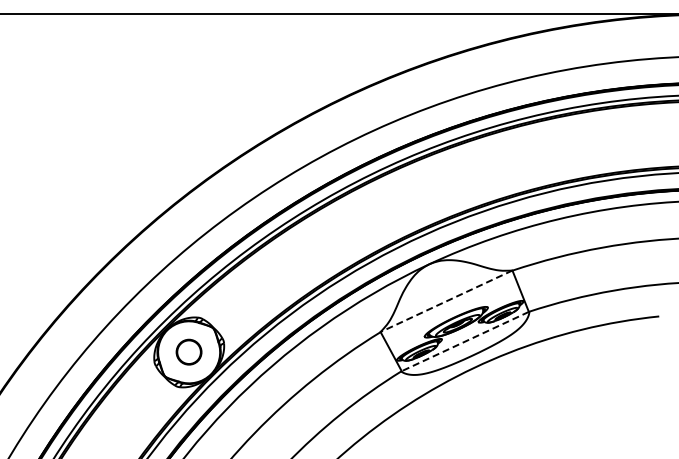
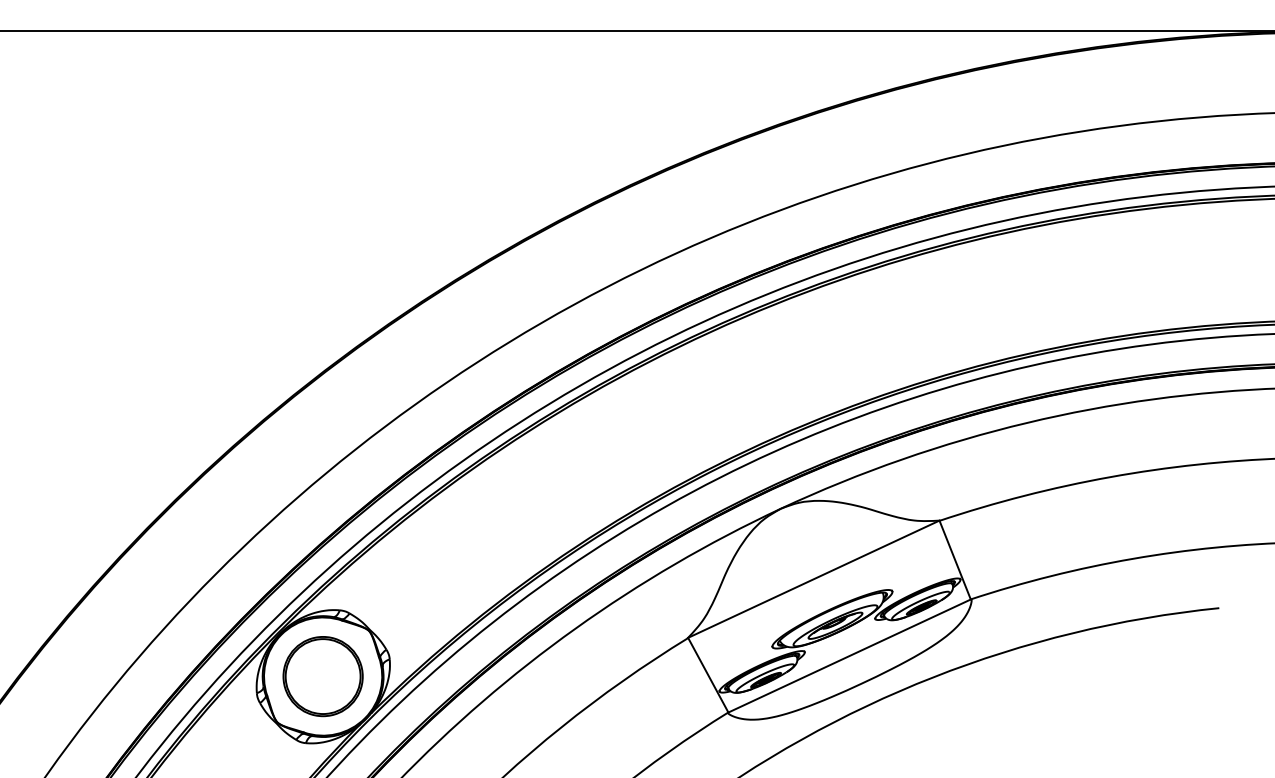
line: (446, 301) -> (813, 579), dashed -> solid
line: (464, 341) -> (848, 655), dashed -> solid
circle: (188, 351) -> (321, 674), size x1.67

